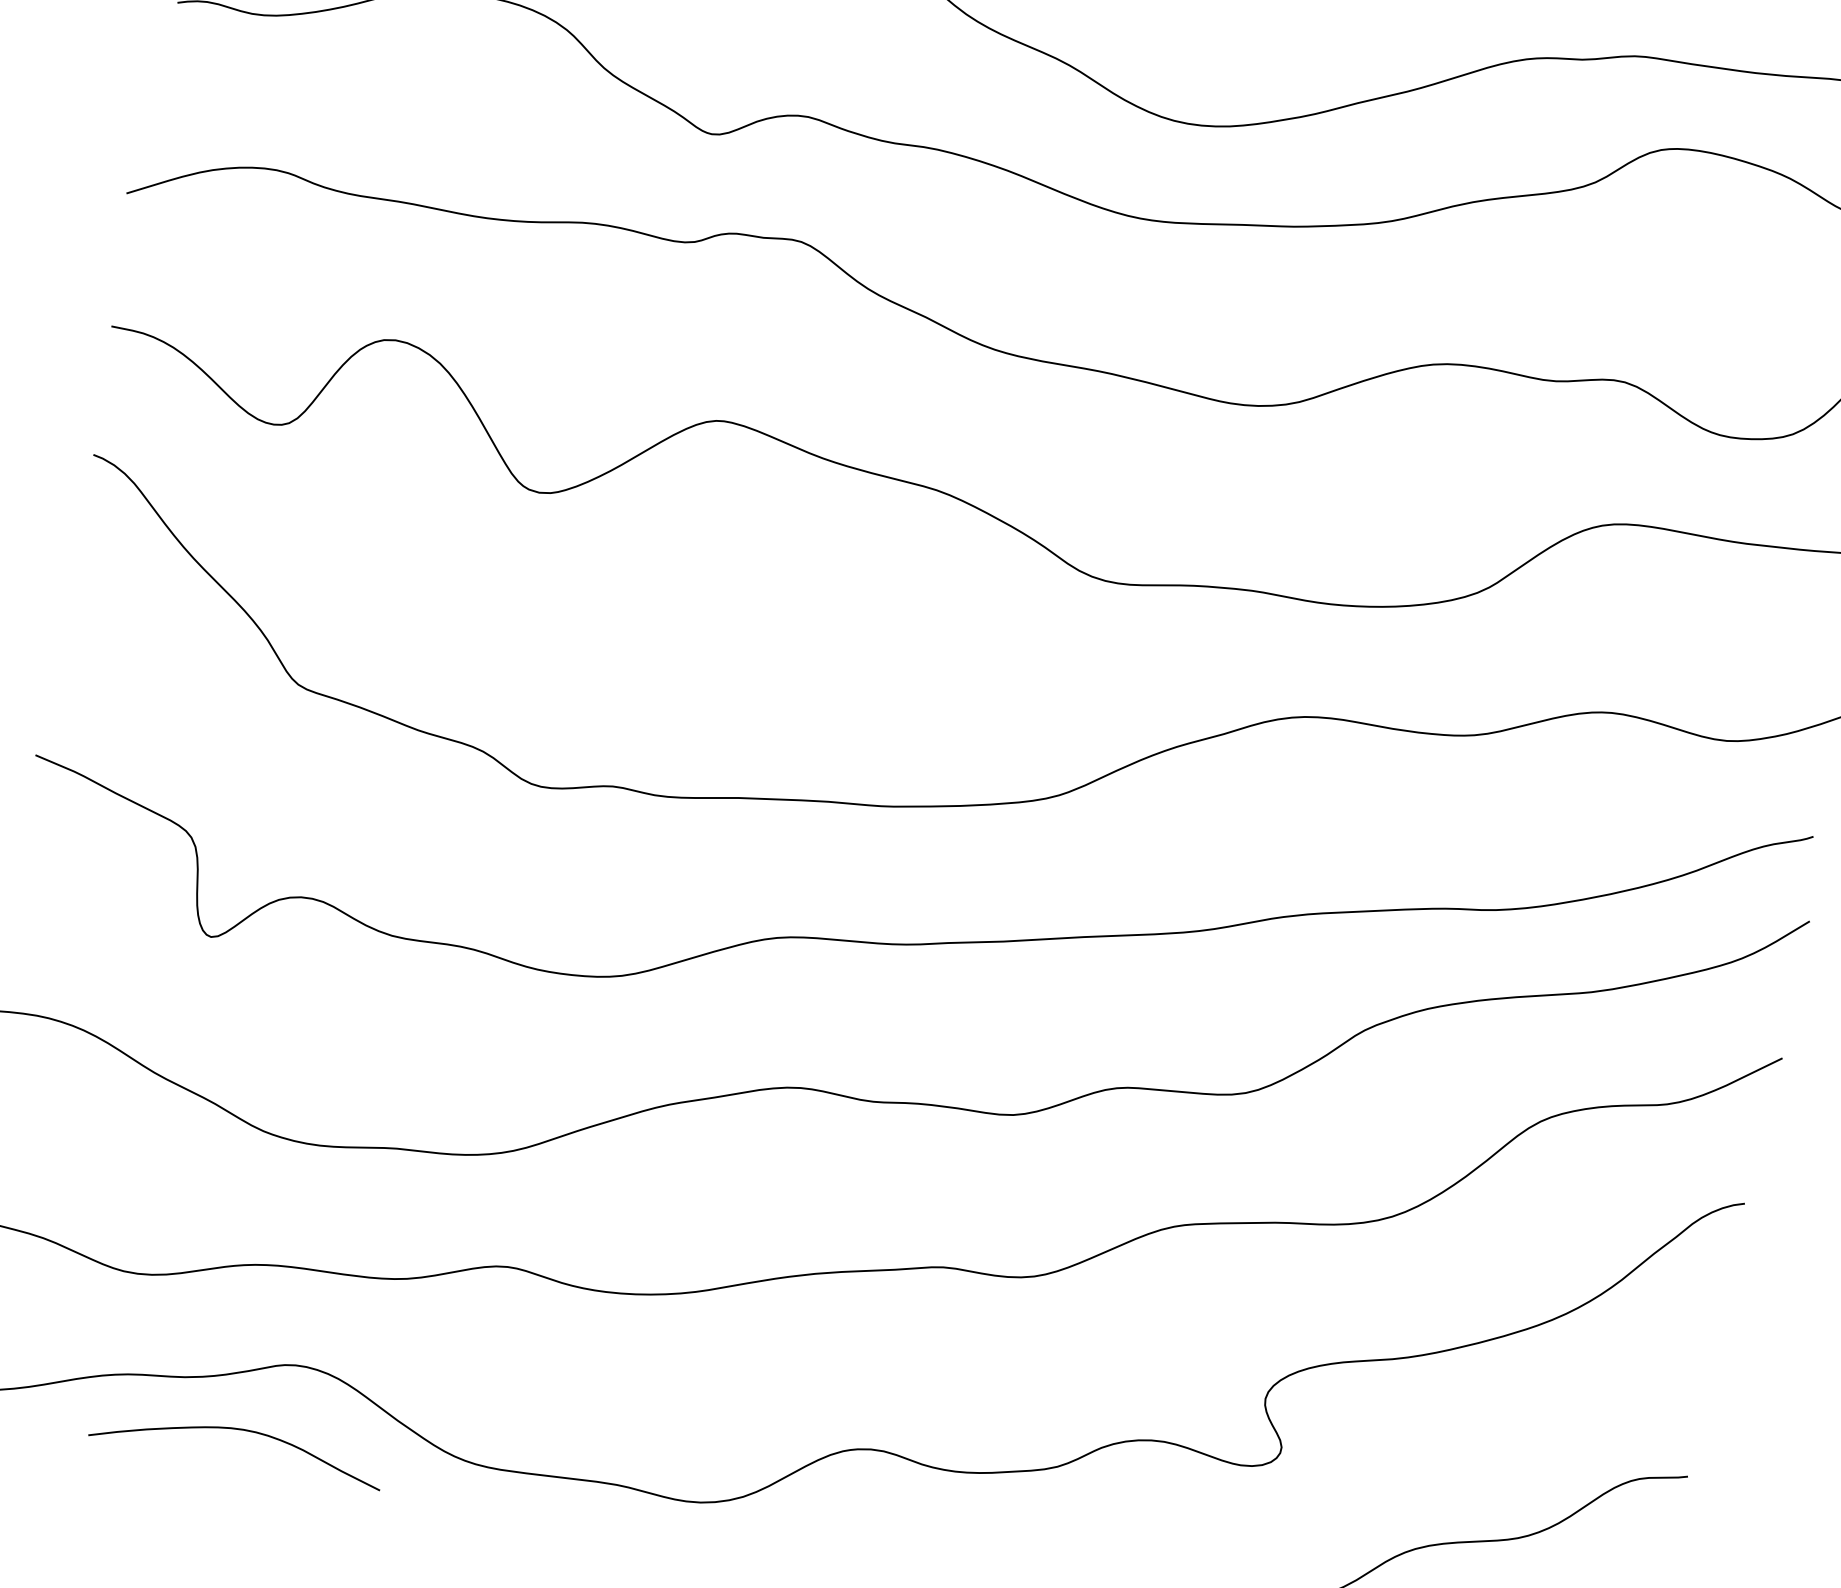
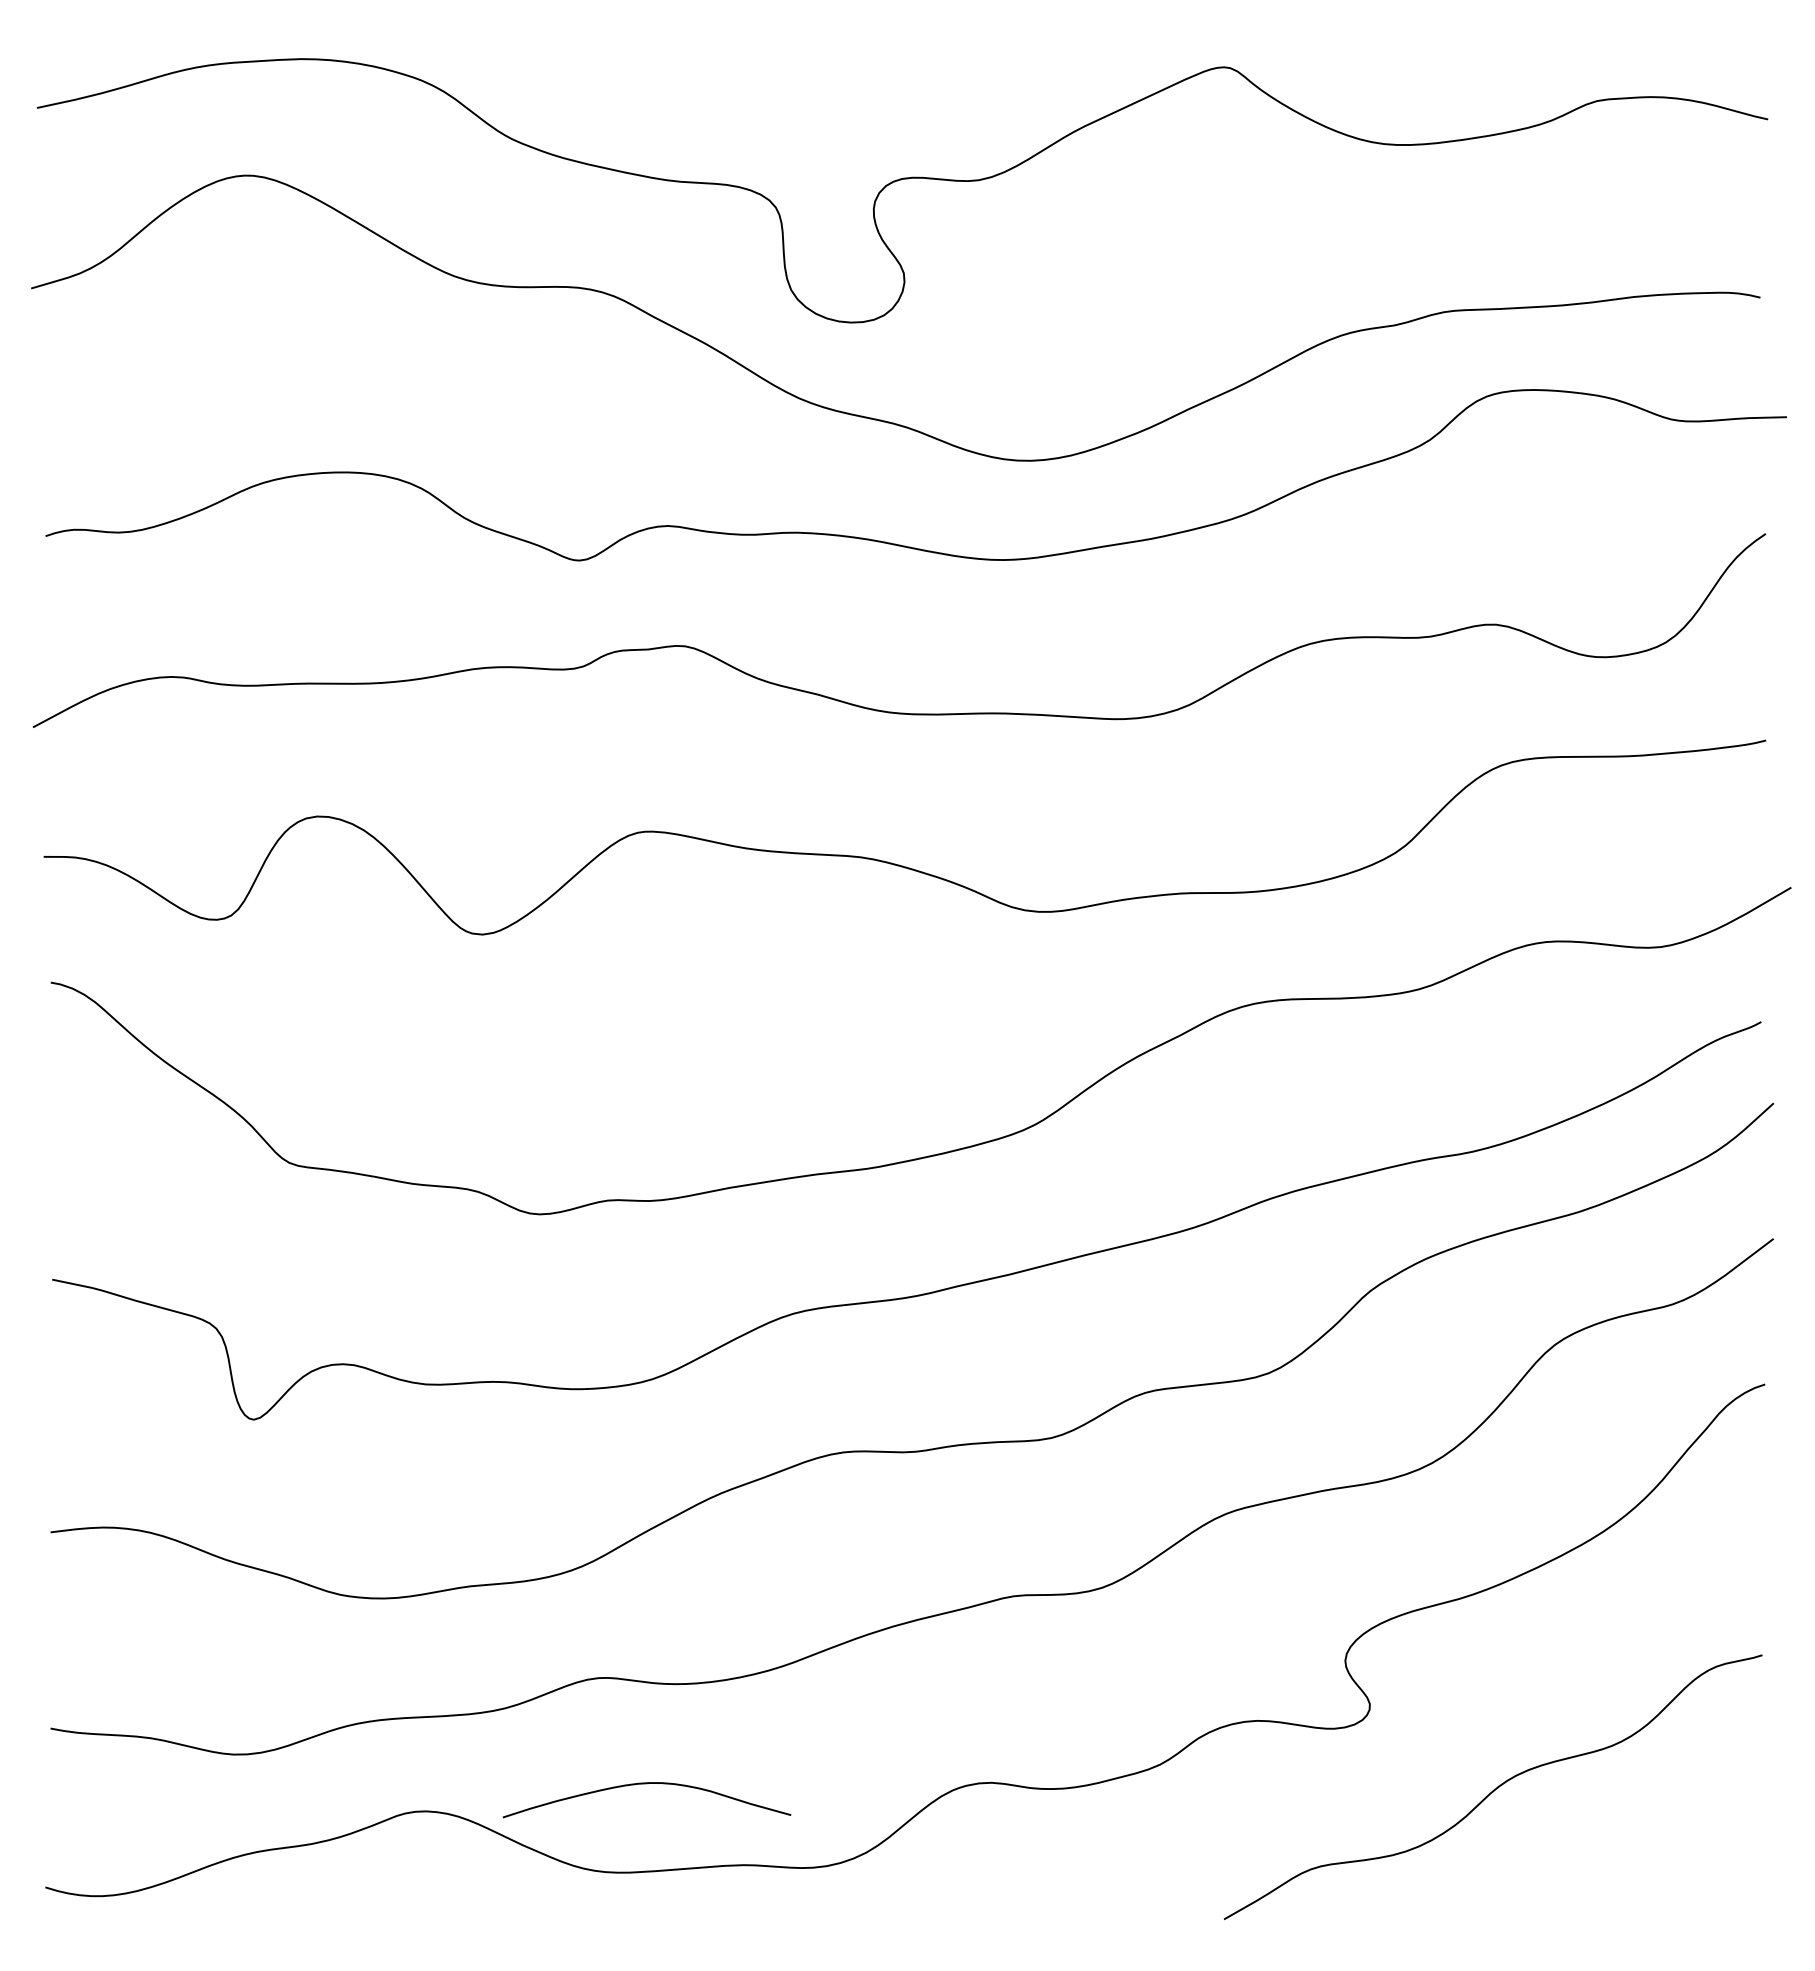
curve: (240, 1430) -> (646, 1784), moved

